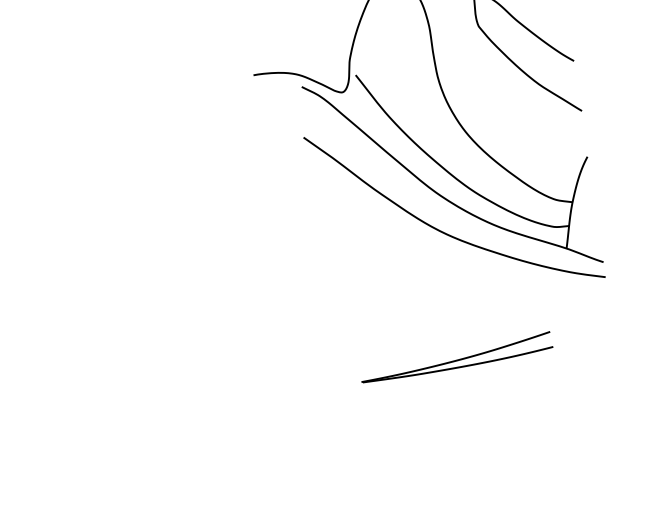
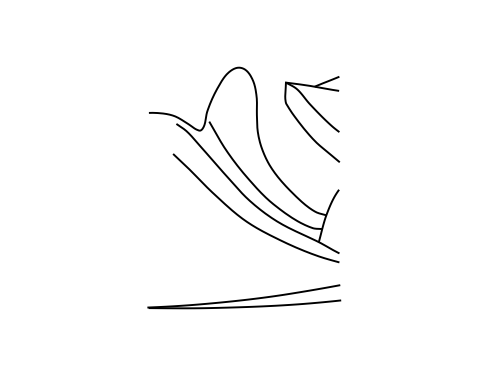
part: (456, 356) -> (244, 296), size x1.67

